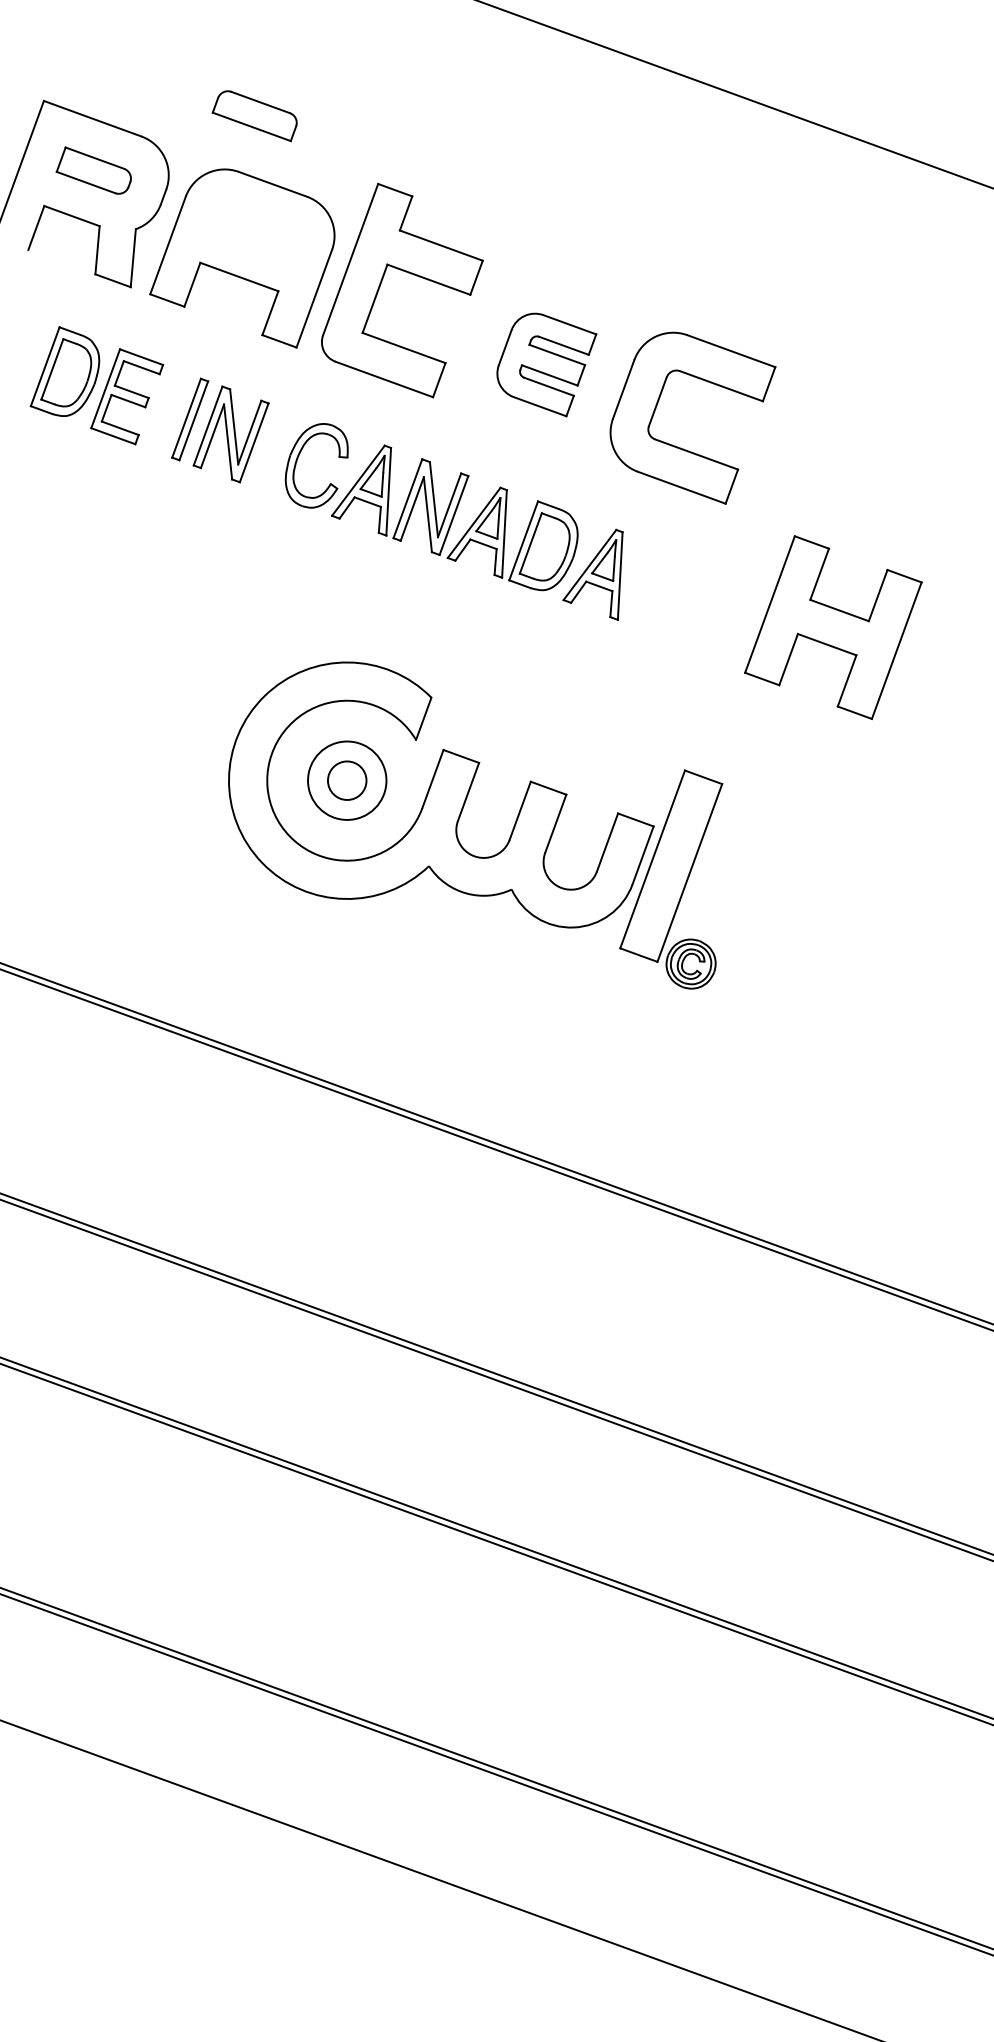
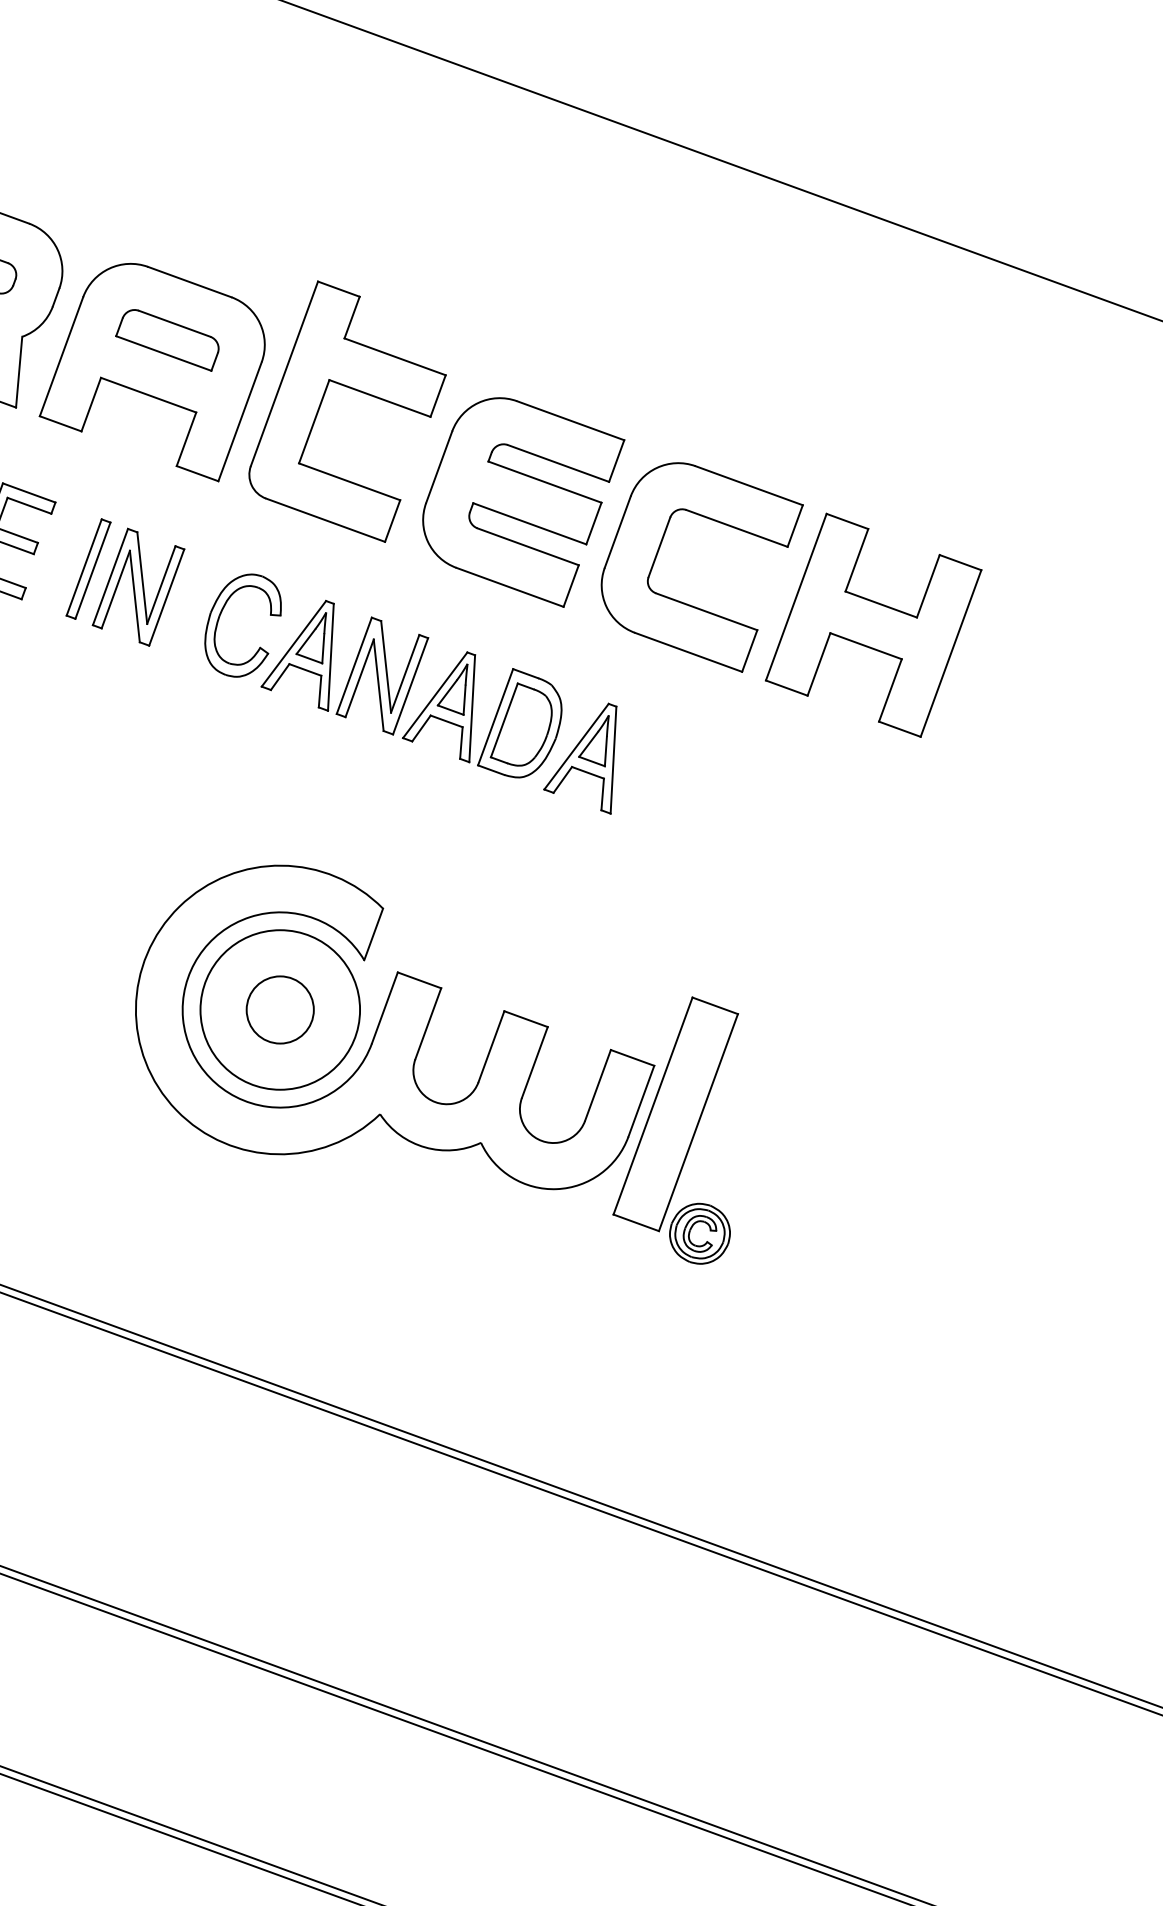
part: (254, 116) -> (167, 340), moved
part: (546, 364) -> (523, 501), size x1.67
part: (833, 627) -> (873, 625), moved
circle: (346, 780) -> (279, 1009), size x1.43
circle: (346, 780) -> (279, 1009), size x1.67

